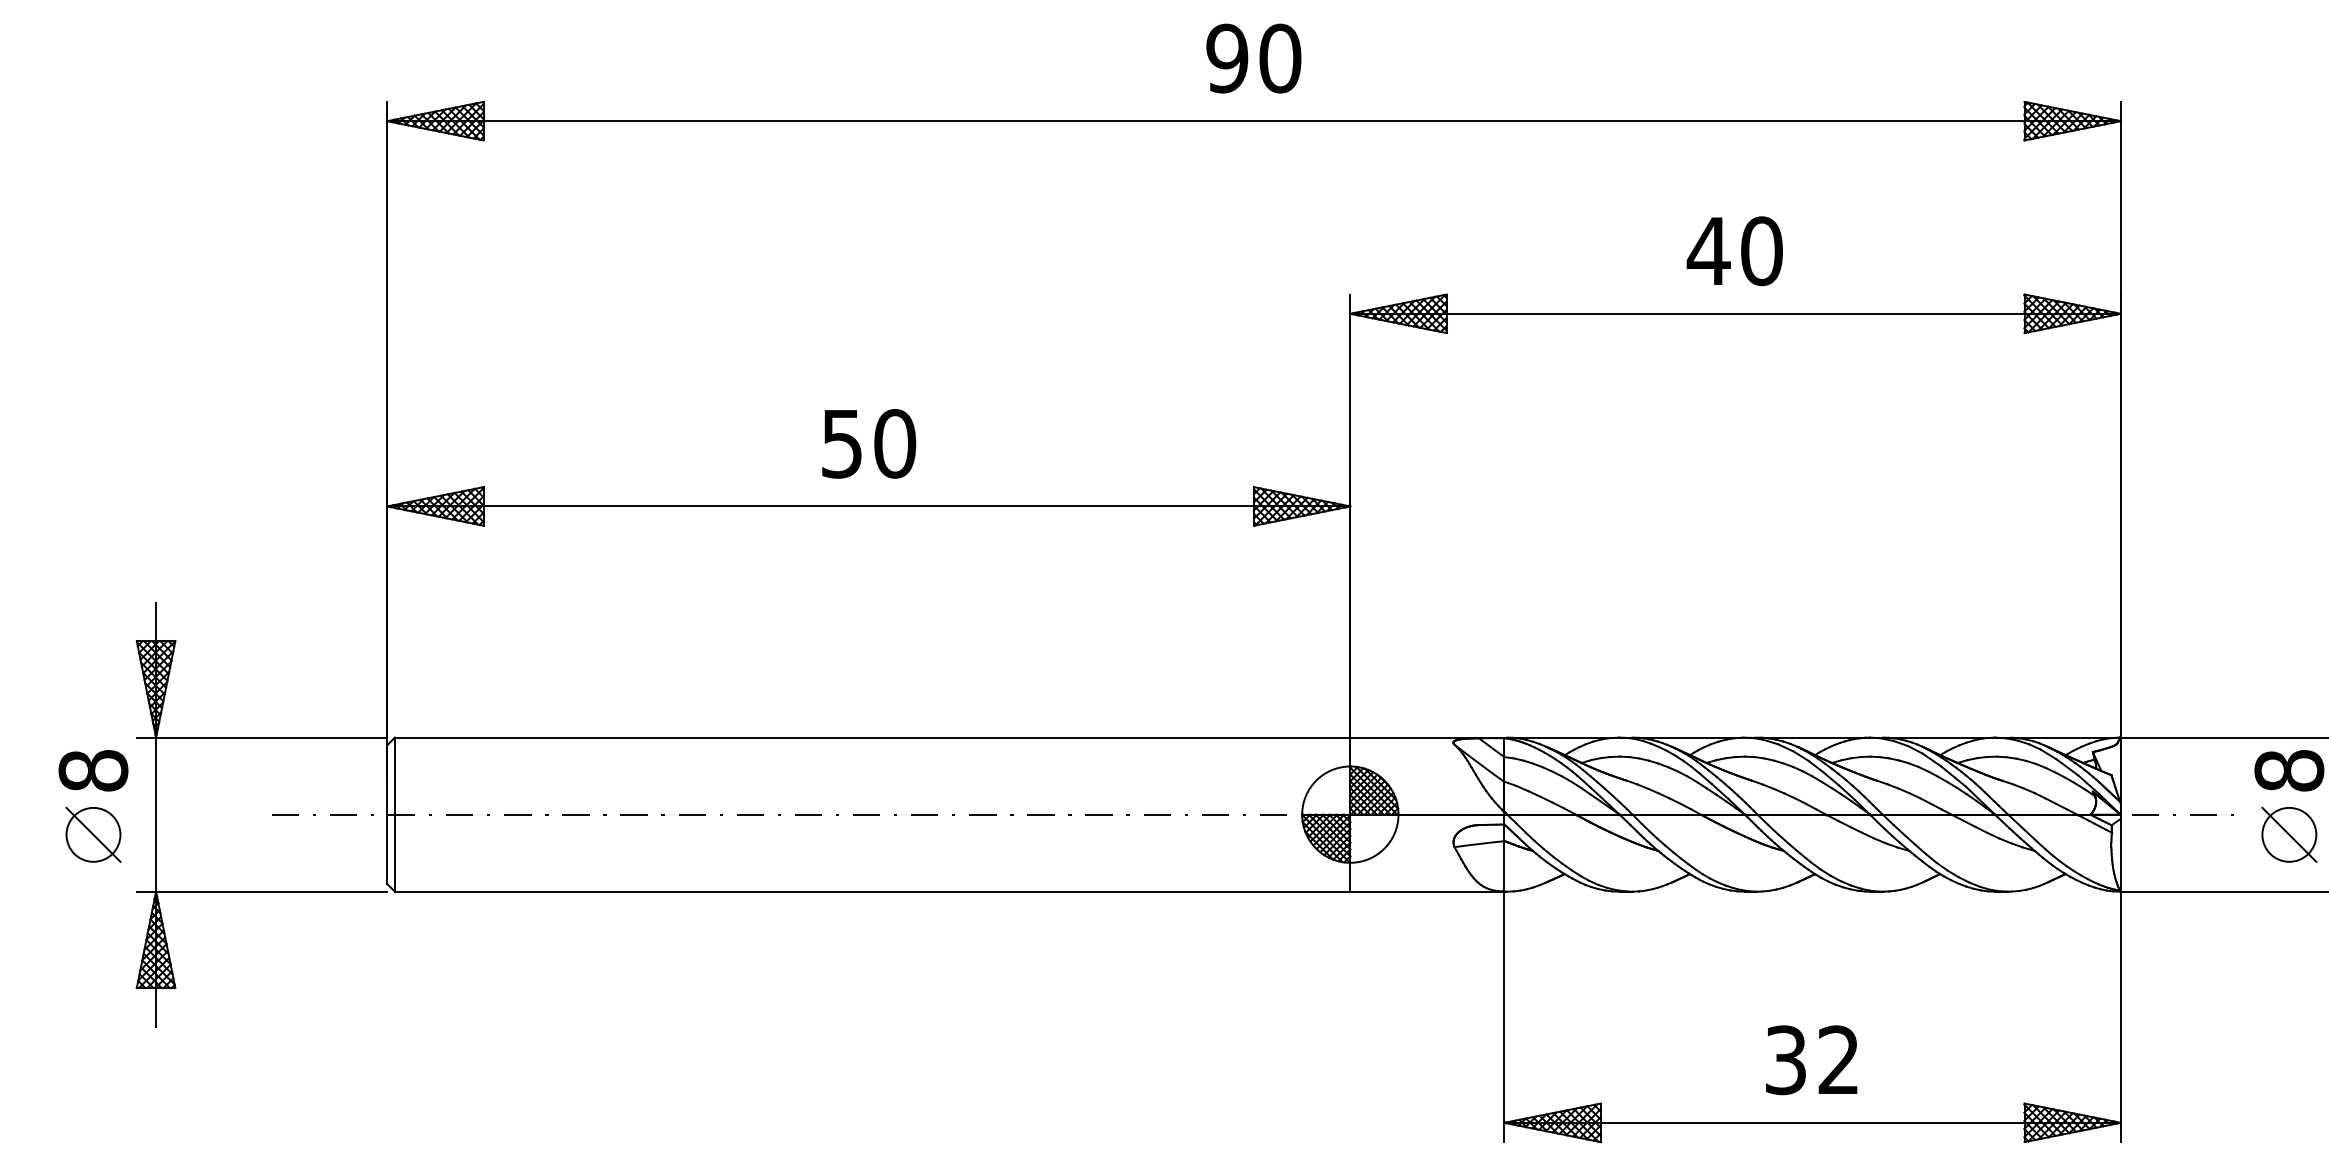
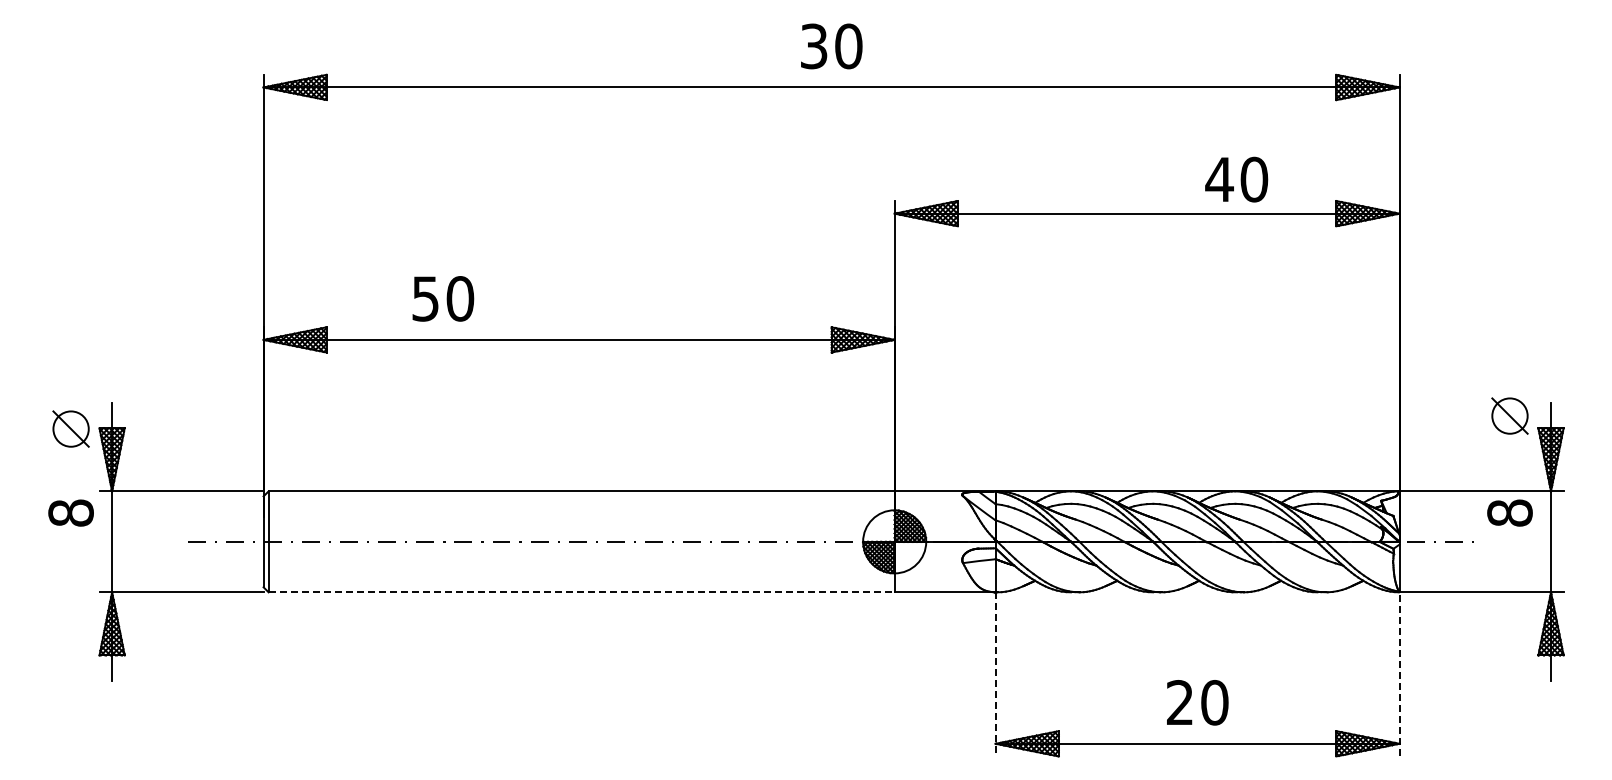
text: (1226, 58) -> (813, 46), 90 -> 30
text: (1734, 250) -> (1236, 179), moved
text: (869, 443) -> (443, 298), moved
part: (92, 833) -> (70, 428), moved
part: (2288, 833) -> (1509, 415), moved
line: (873, 891) -> (582, 592), solid -> dashed
line: (2120, 1015) -> (1399, 673), solid -> dashed
line: (1504, 1017) -> (995, 674), solid -> dashed
text: (1812, 1059) -> (1197, 702), 32 -> 20

